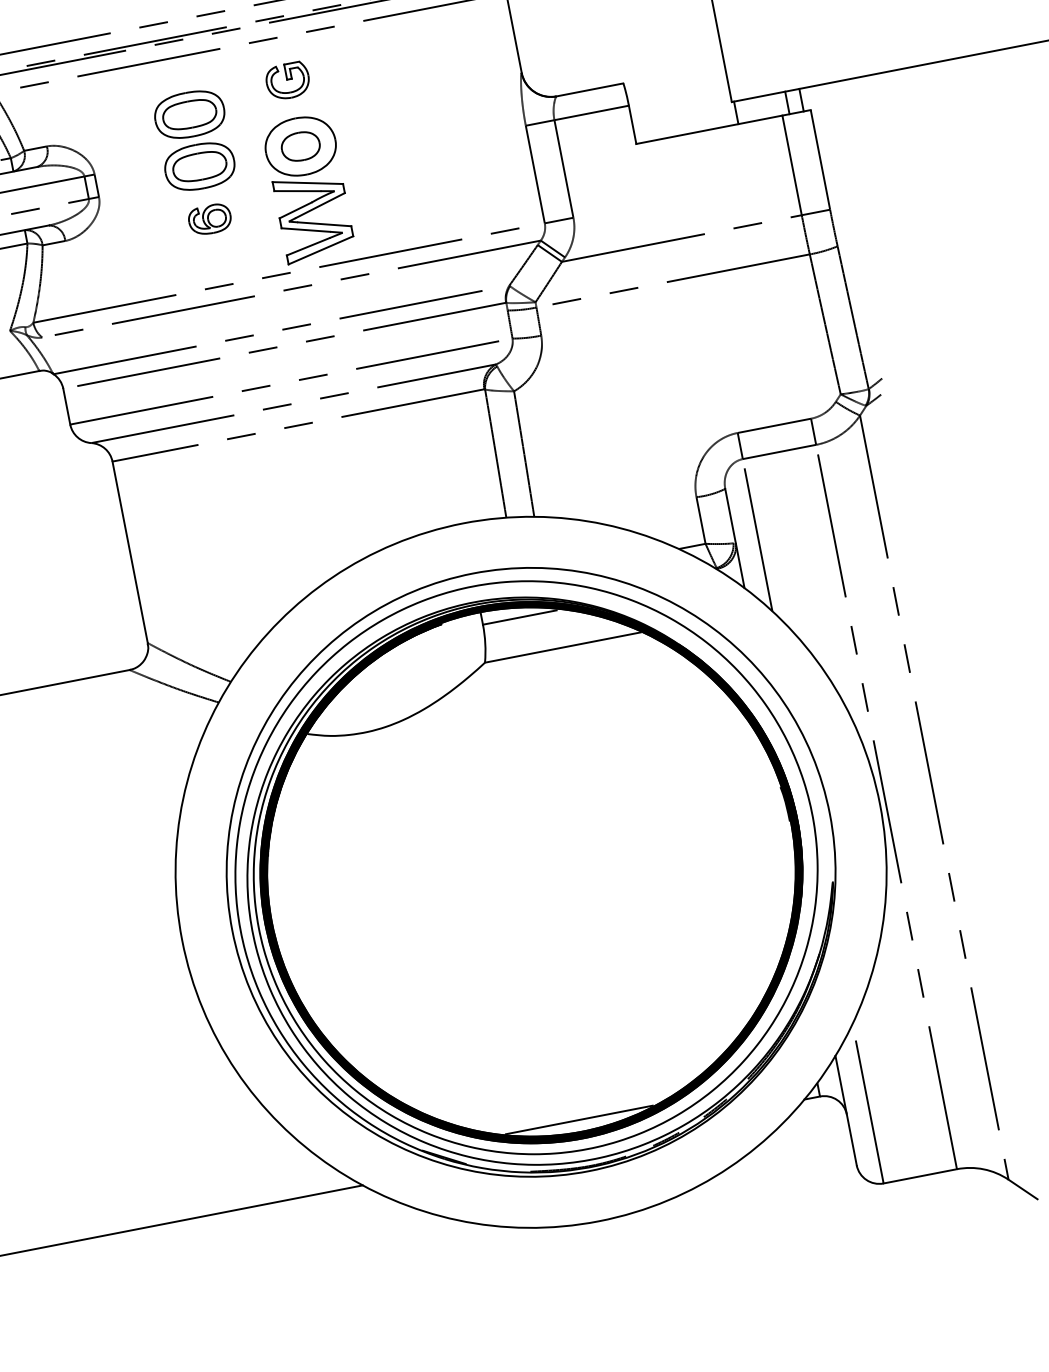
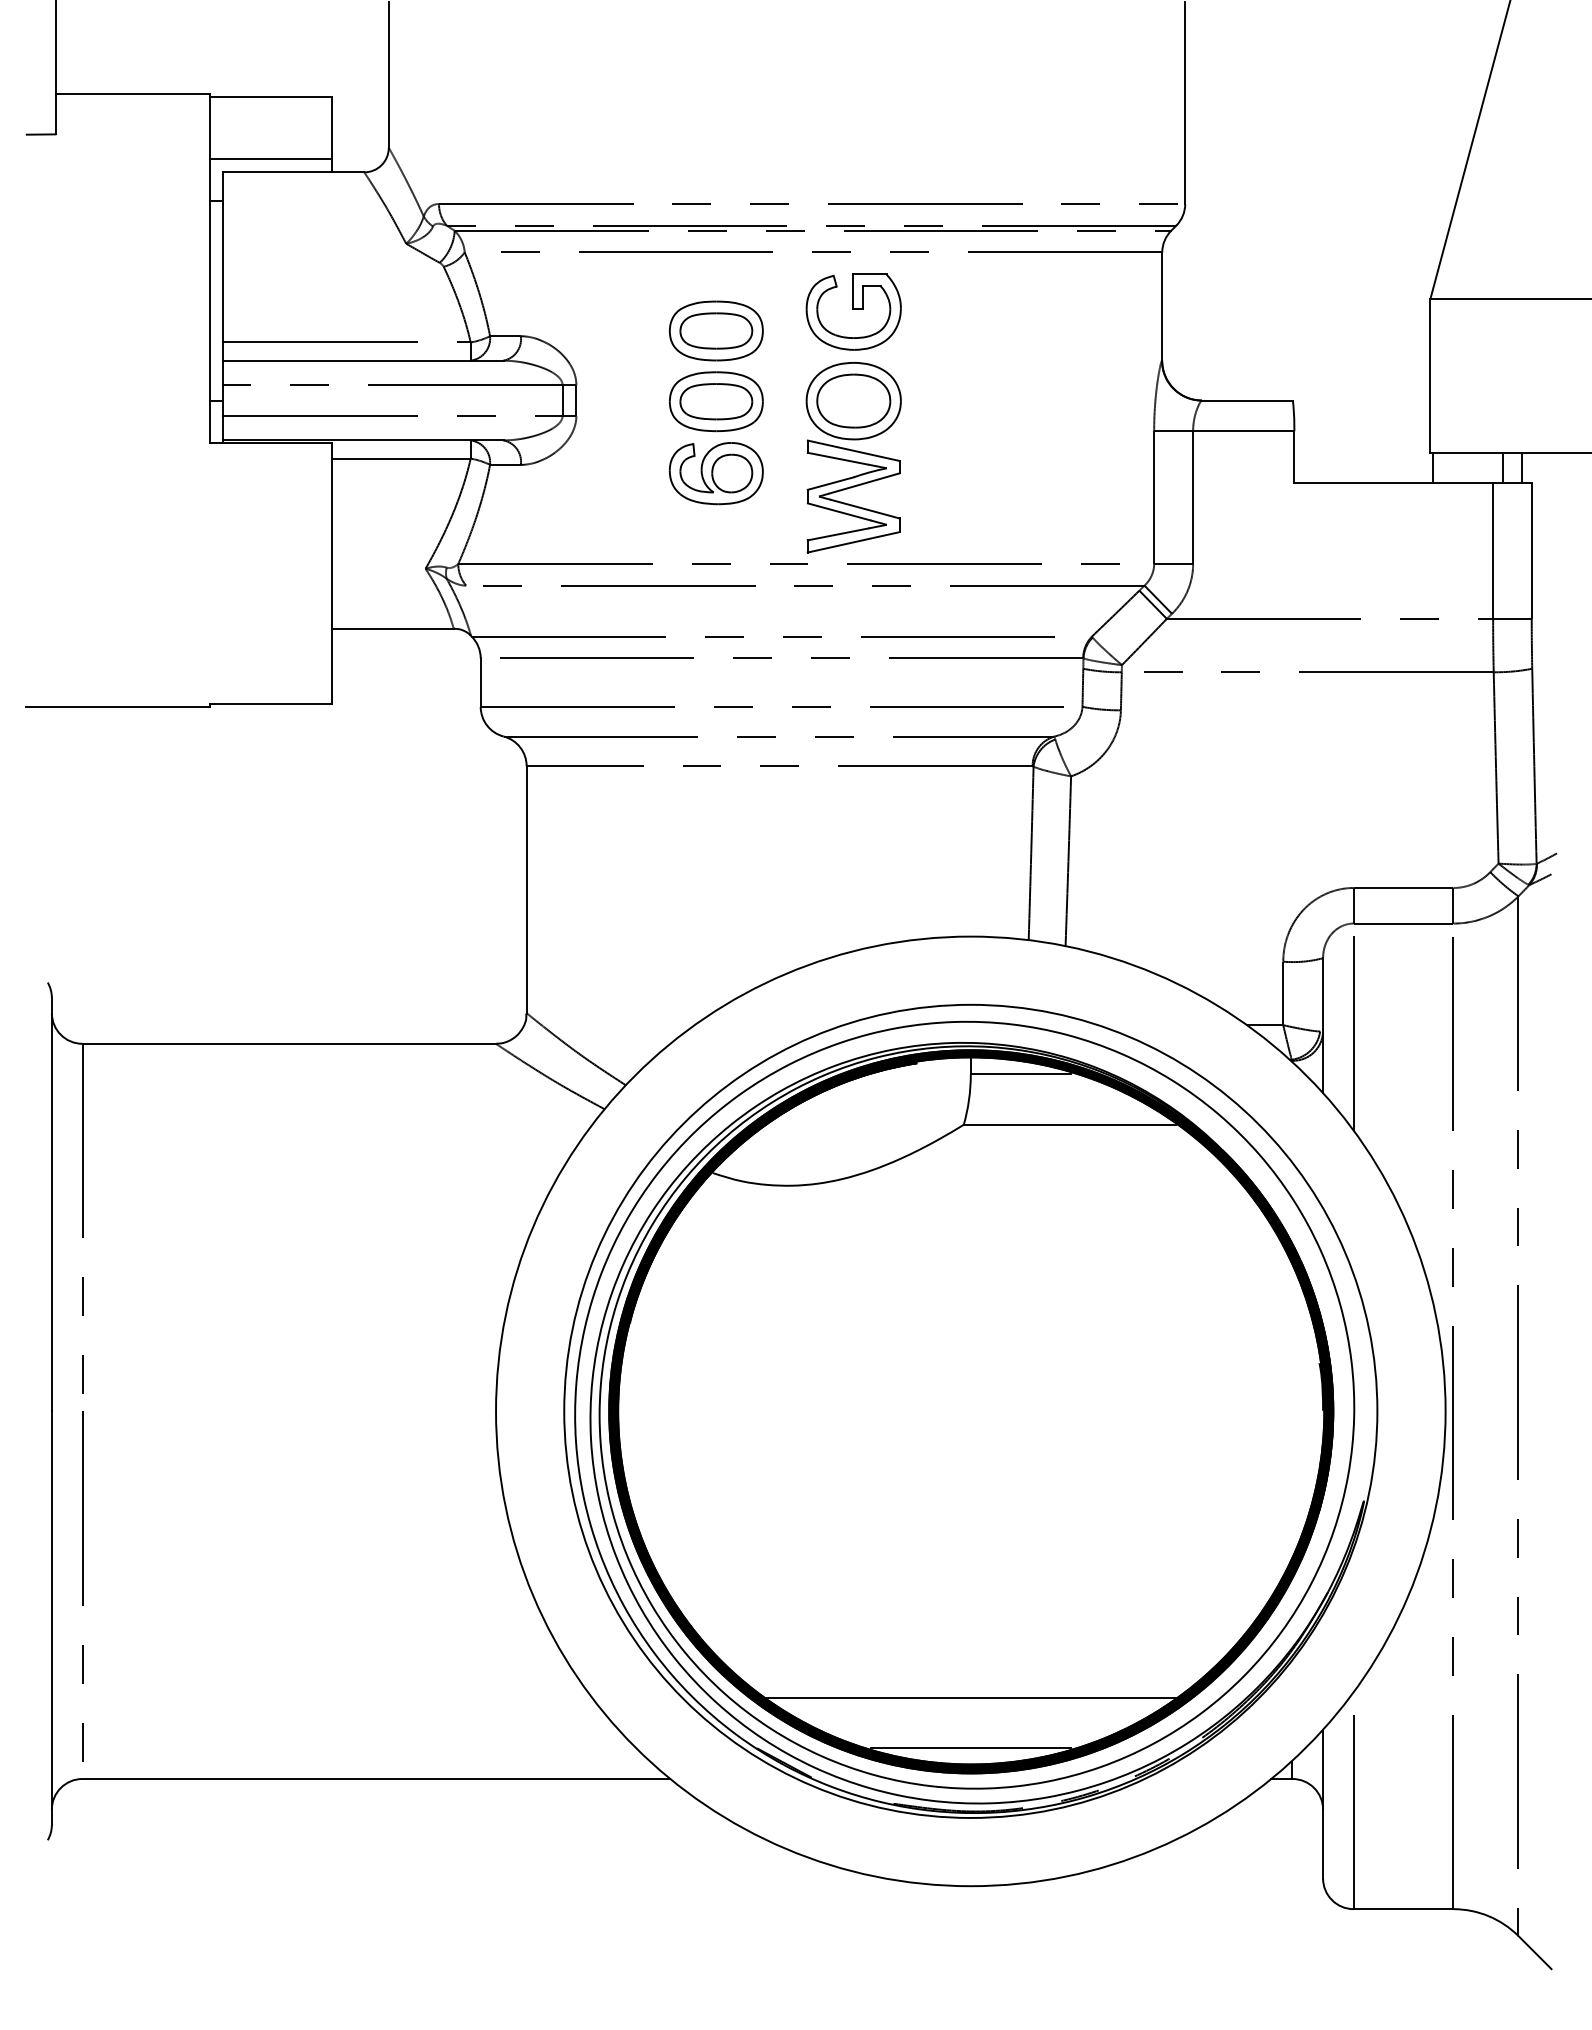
part: (287, 80) -> (853, 311), size x1.67
part: (300, 146) -> (853, 400), size x1.43
part: (209, 219) -> (715, 473), size x1.67
line: (571, 1082) -> (970, 1697), added

